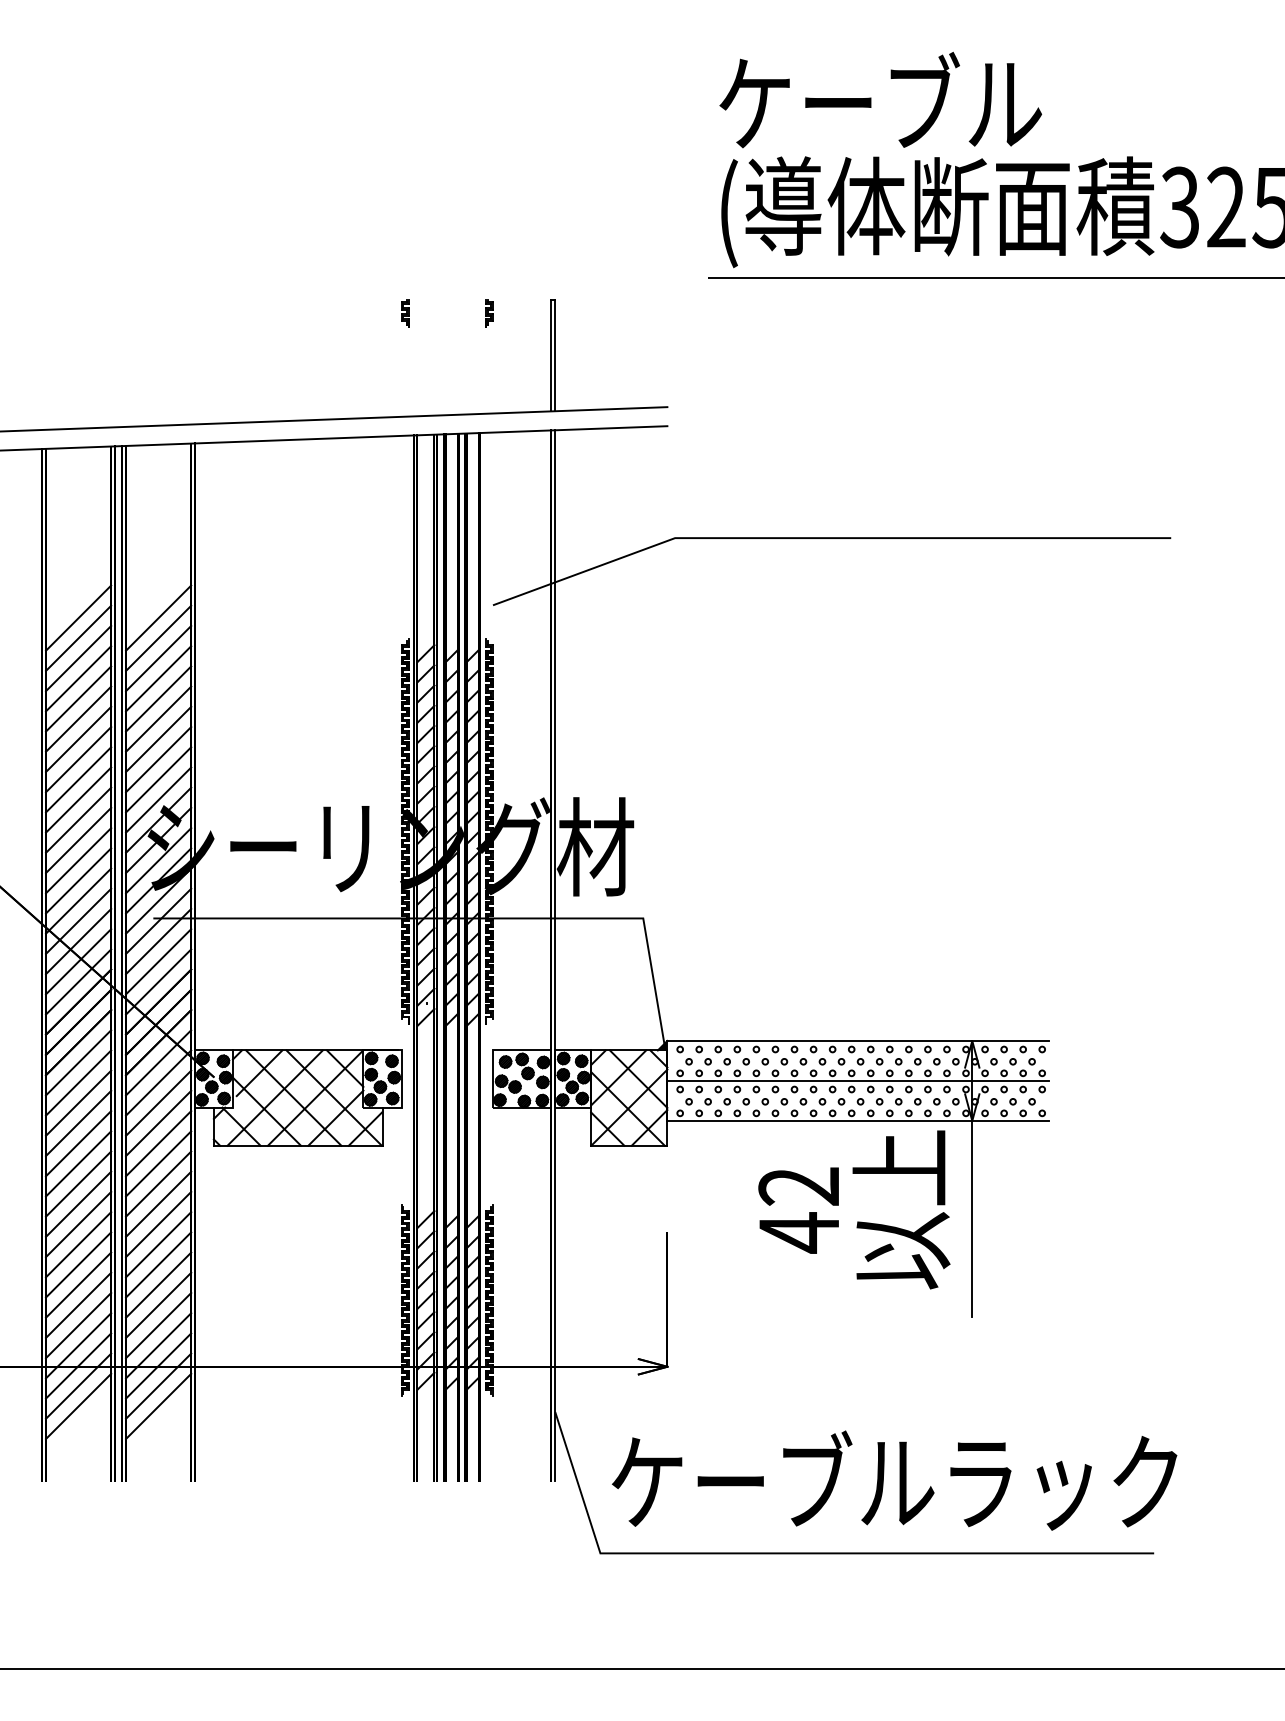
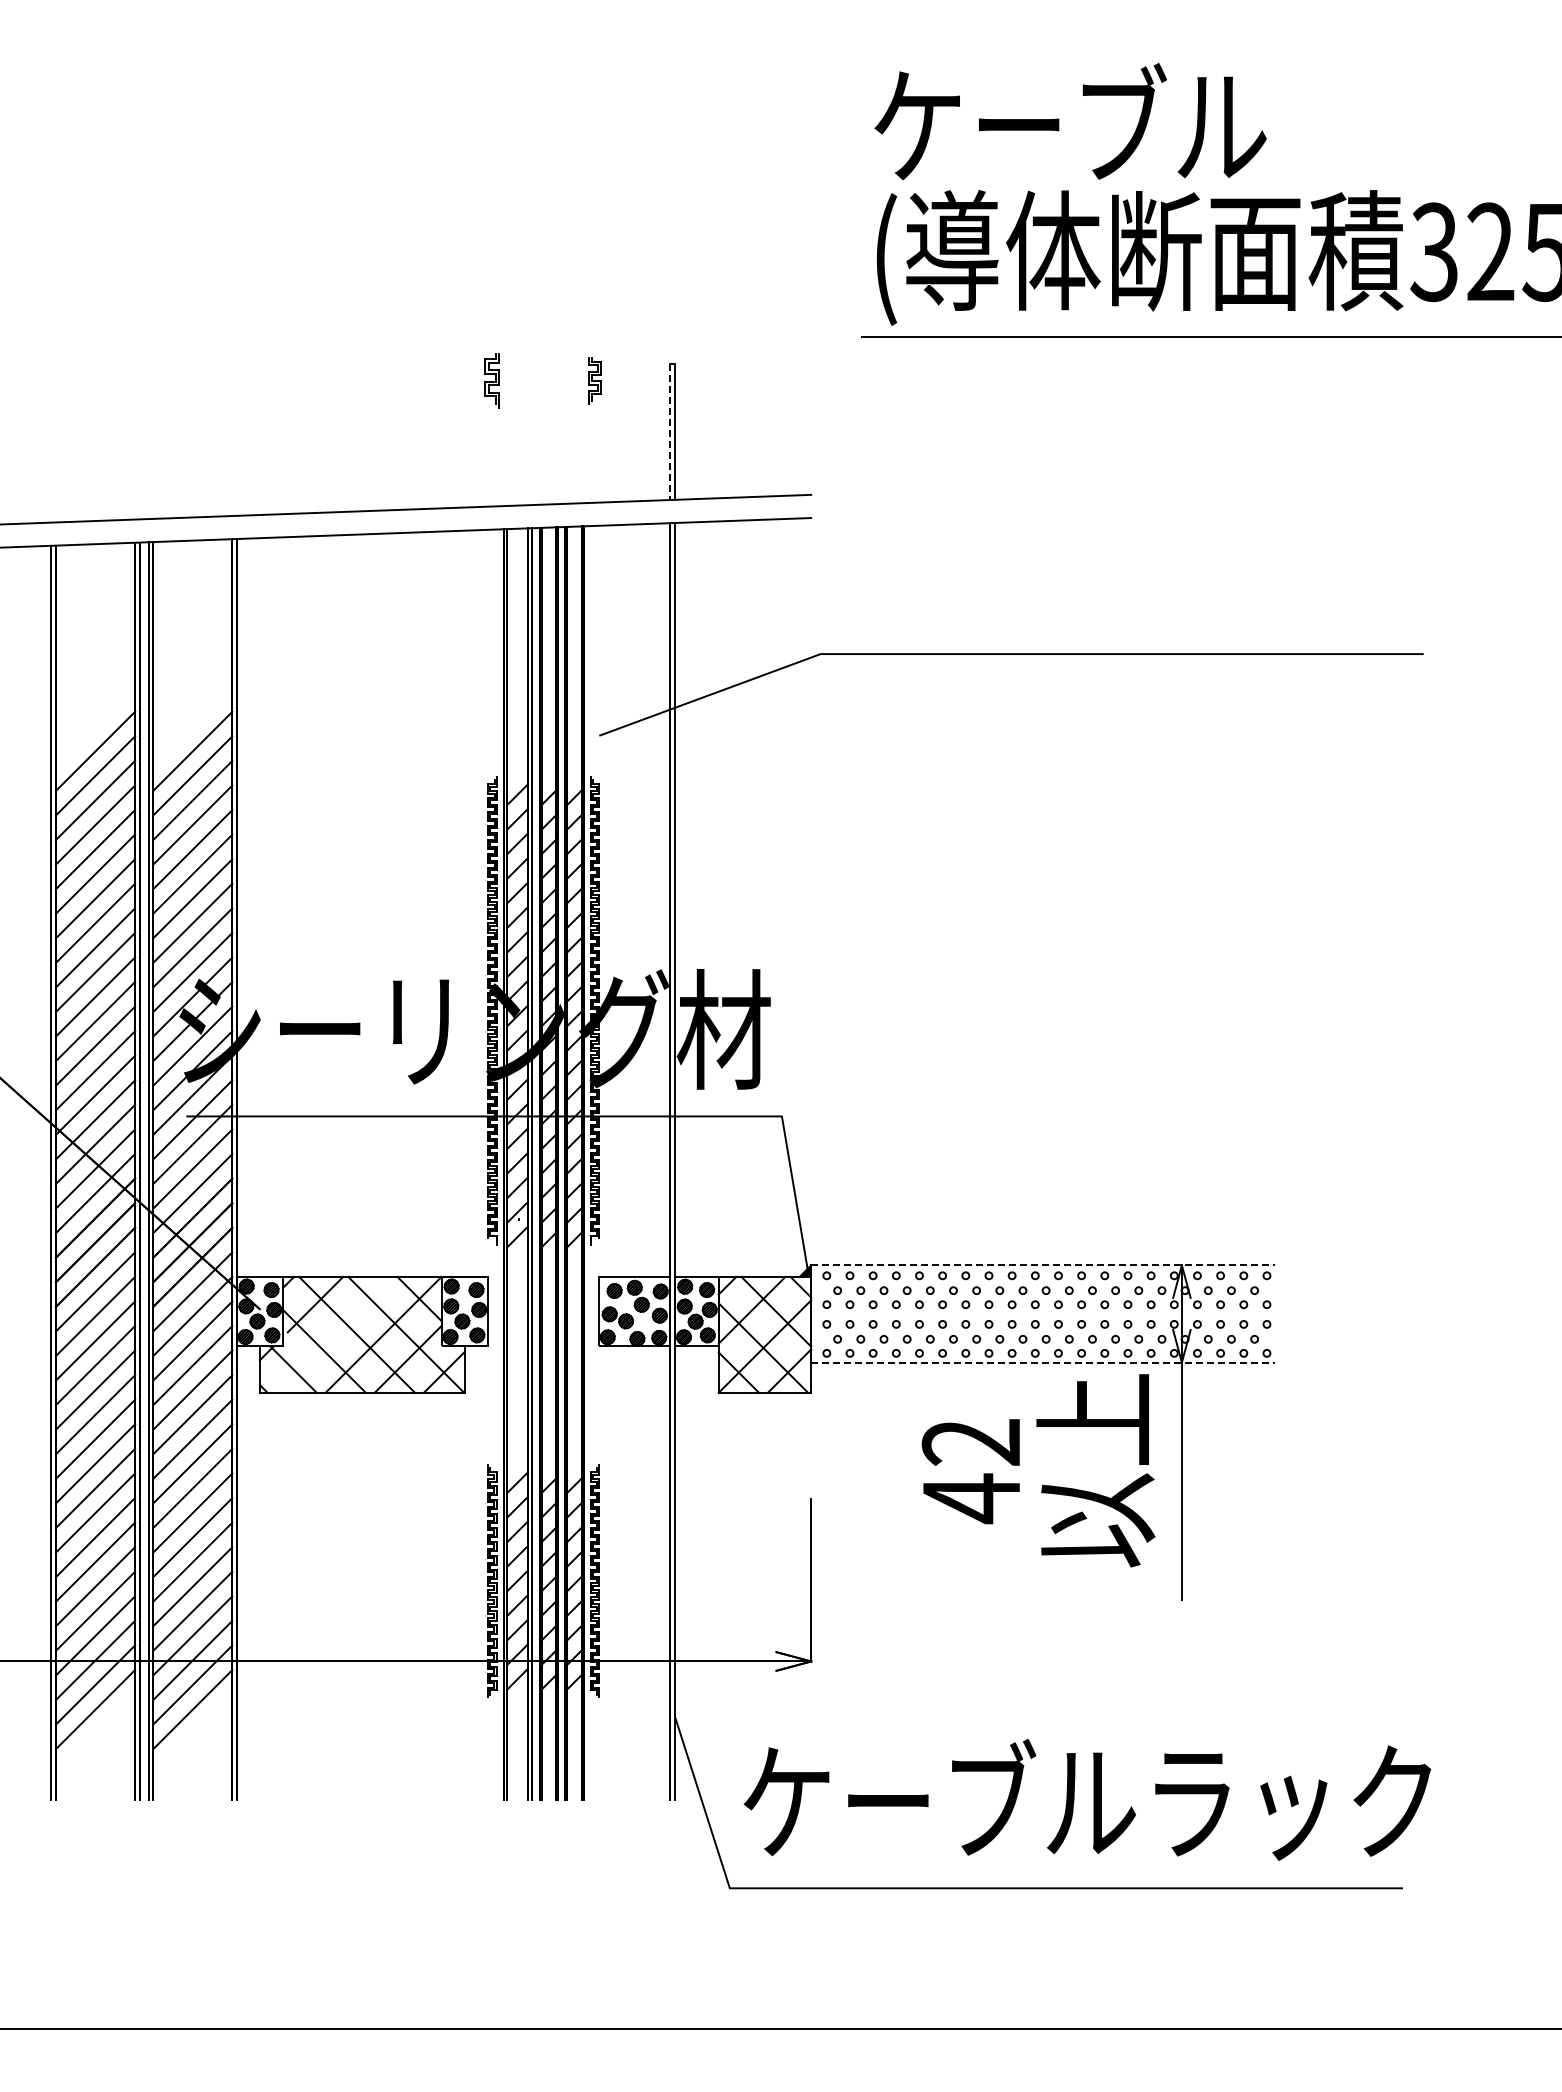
part: (405, 313) -> (492, 380), size x1.6
part: (489, 313) -> (594, 380), size x1.4
line: (550, 355) -> (669, 432), solid -> dashed
line: (857, 1041) -> (1042, 1265), solid -> dashed
line: (857, 1081) -> (1042, 1314), removed
line: (275, 1097) -> (334, 1334), removed
line: (857, 1120) -> (1042, 1362), solid -> dashed

